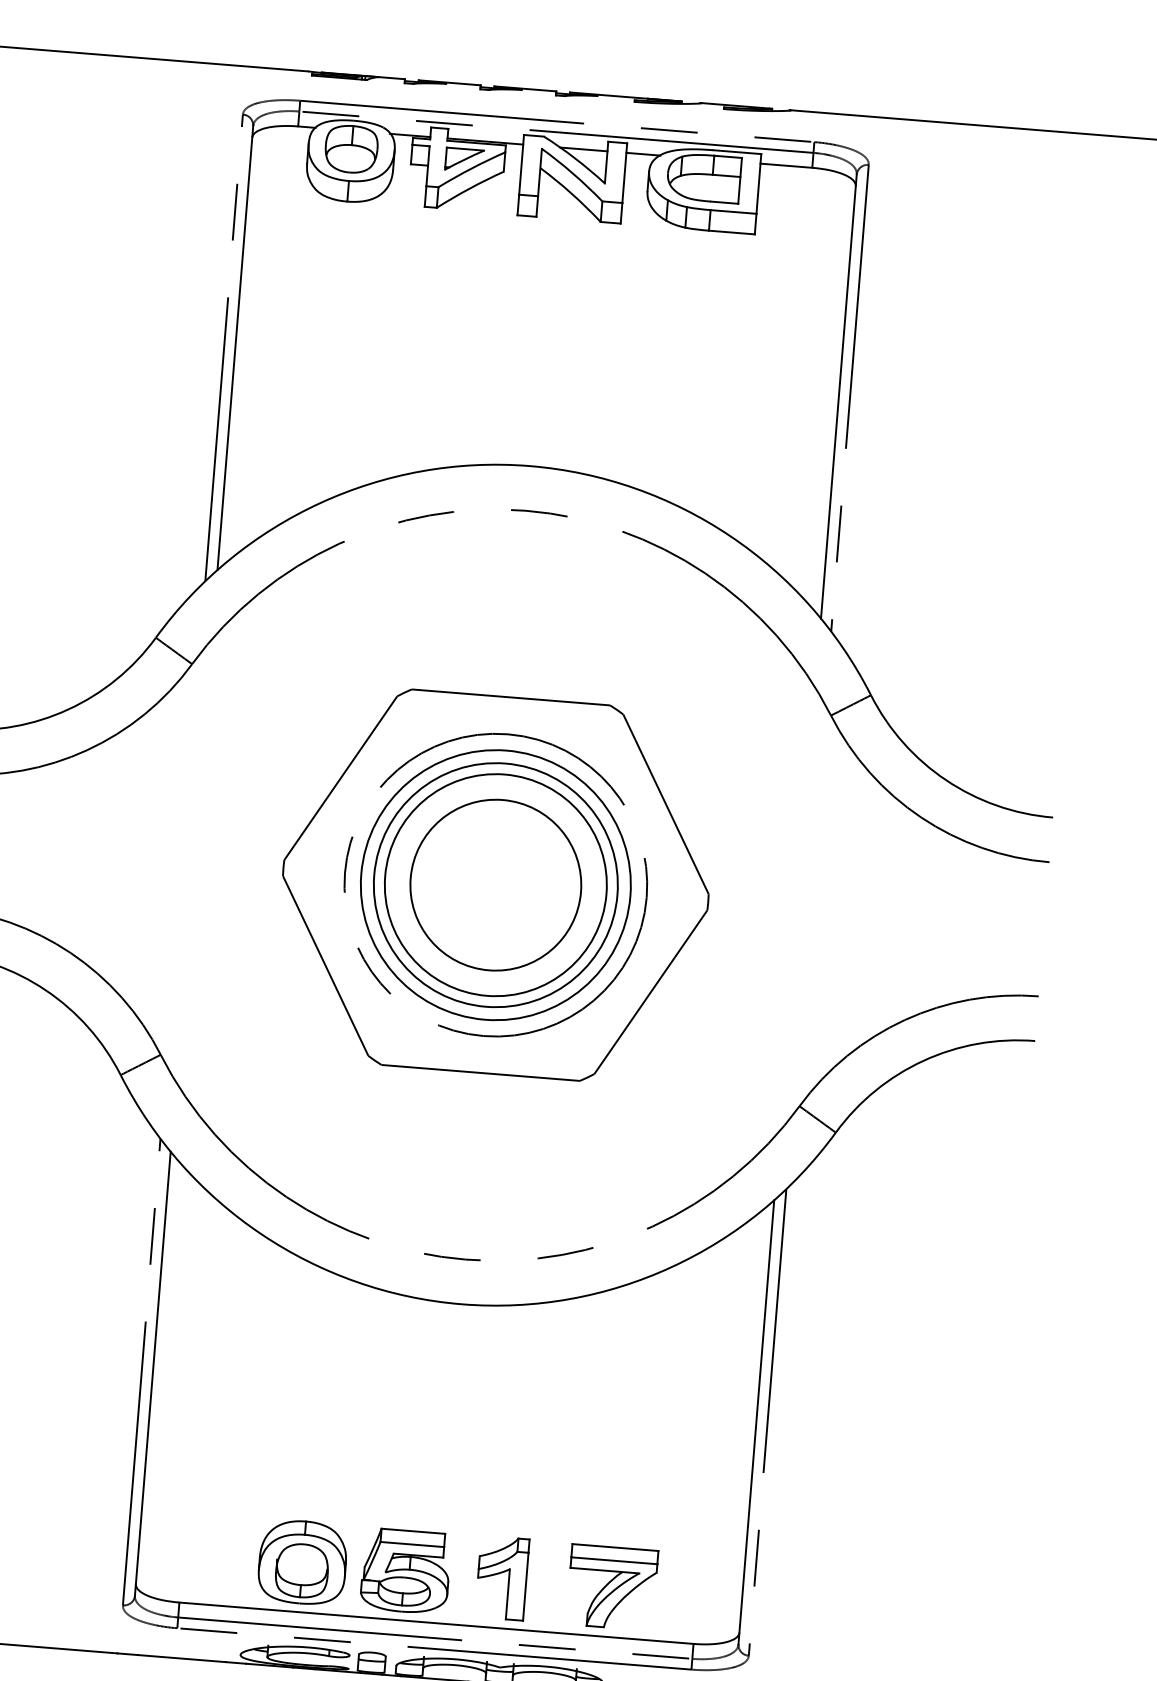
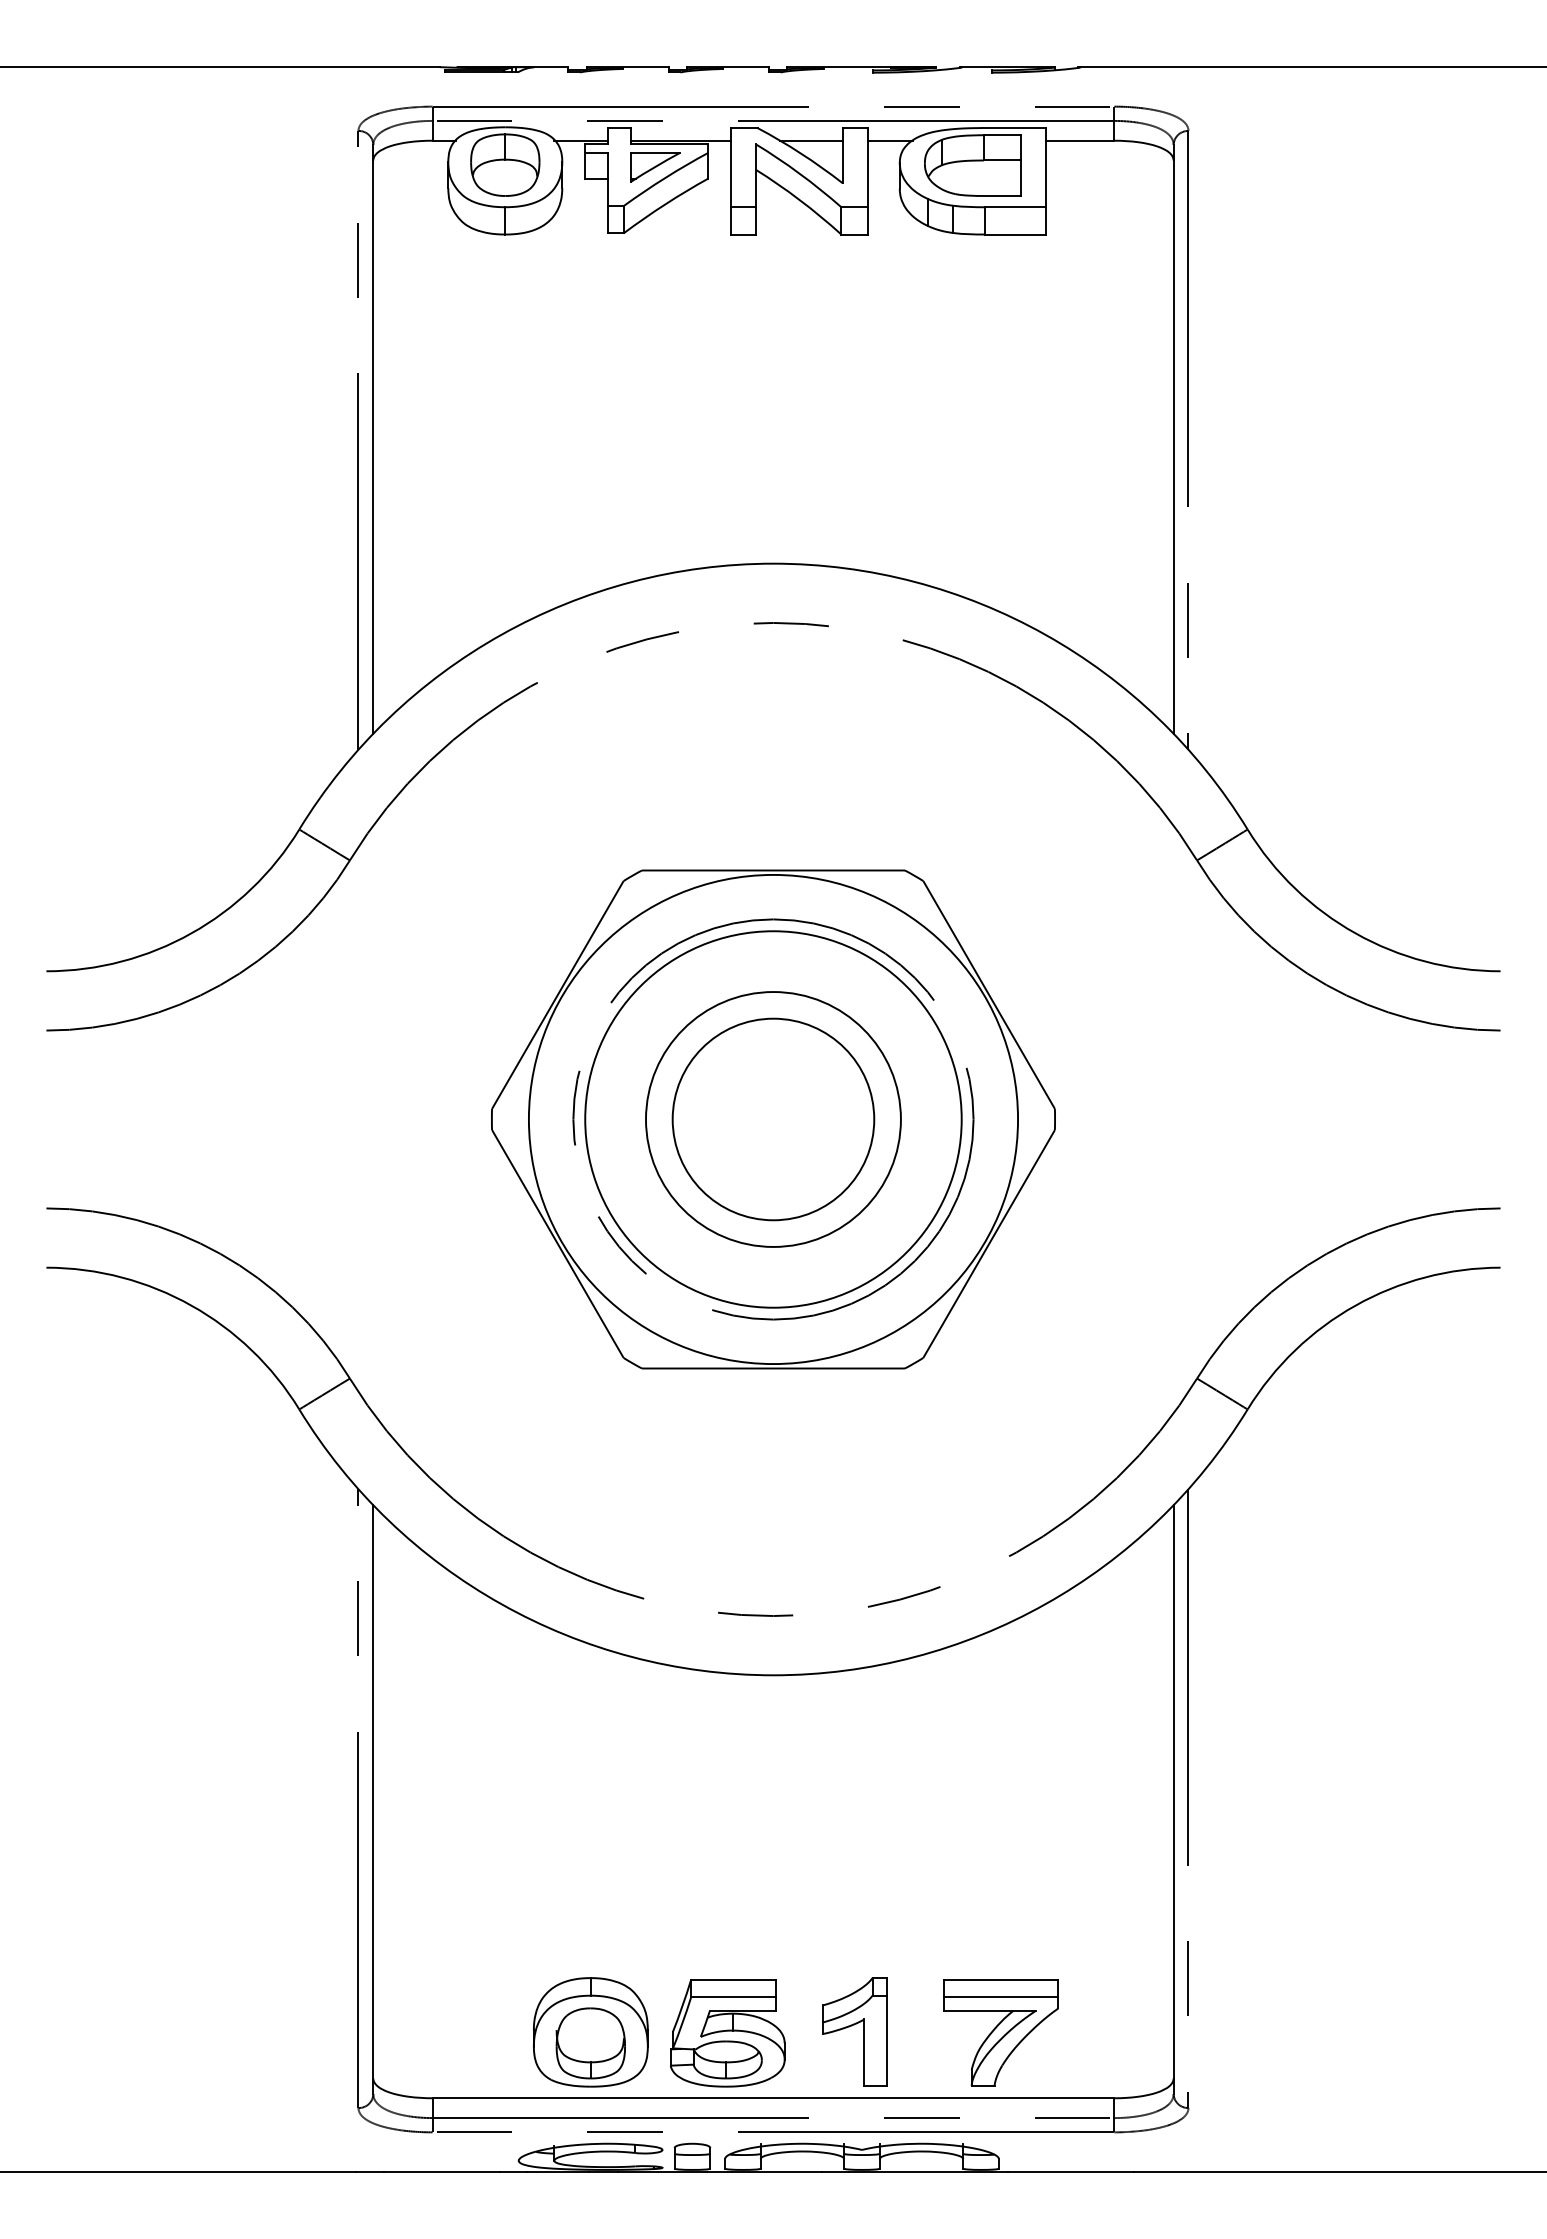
circle: (495, 885) -> (773, 1119), size x0.62
circle: (495, 885) -> (773, 1119), size x0.71
circle: (495, 885) -> (773, 1119), size x1.67
circle: (495, 885) -> (773, 1119), size x1.67

